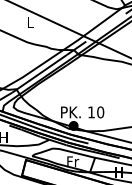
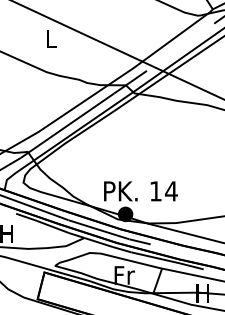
text: (100, 112) -> (171, 191), 10 -> 14

